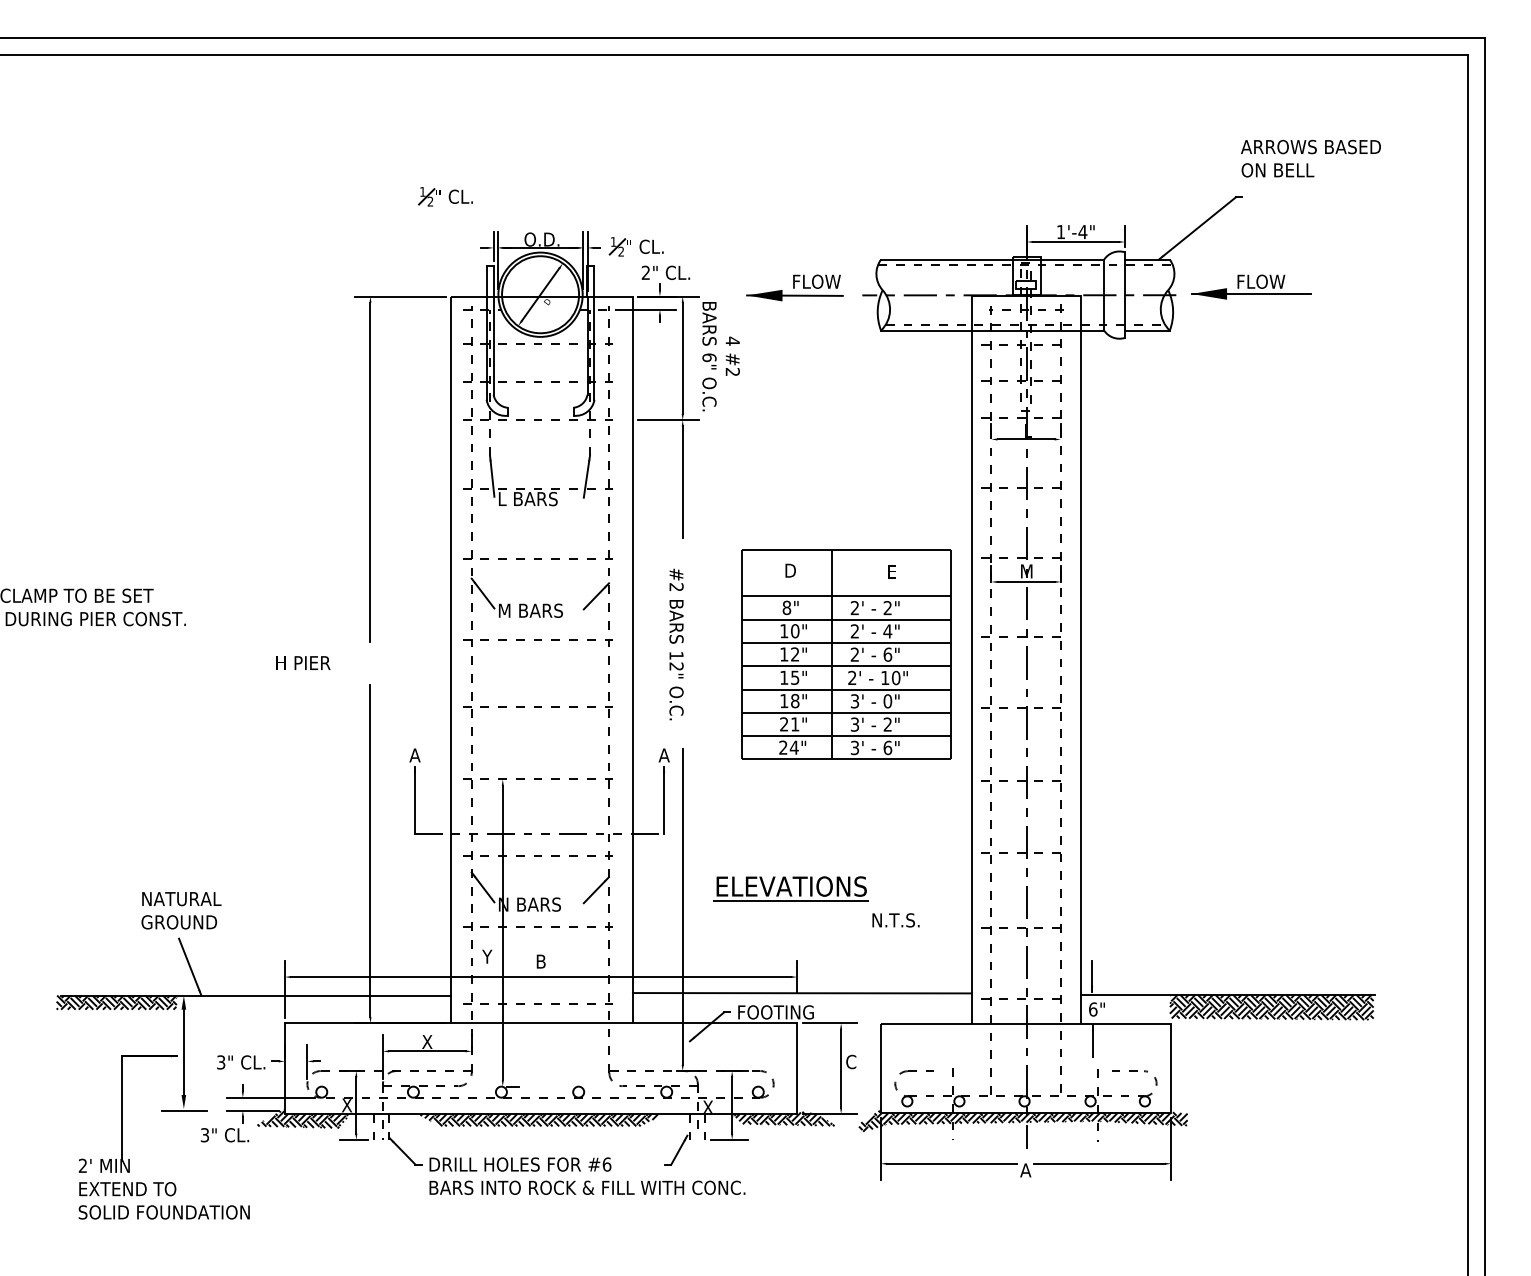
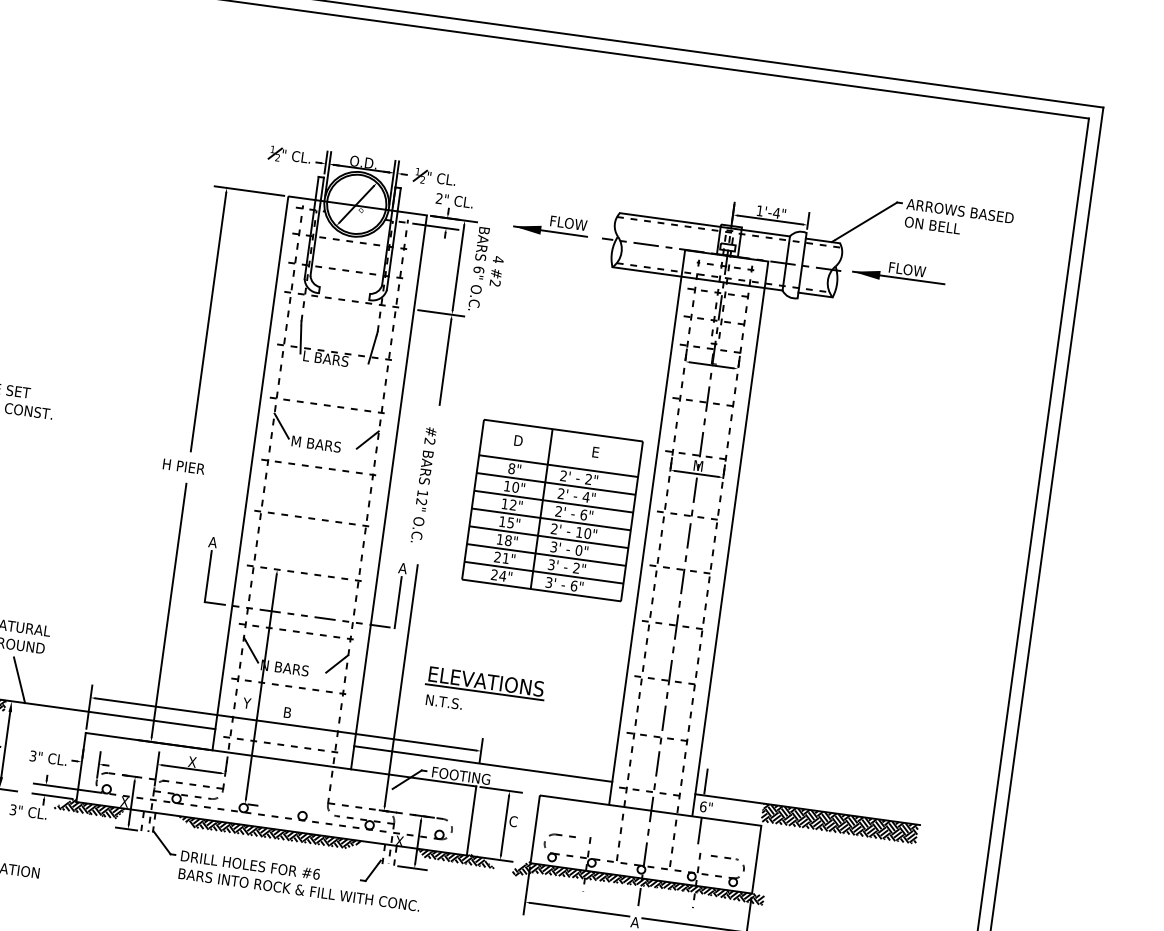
text: (1310, 158) -> (958, 219), moved
part: (445, 196) -> (289, 155), moved
text: (303, 662) -> (184, 466), moved
text: (895, 920) -> (443, 702), moved

